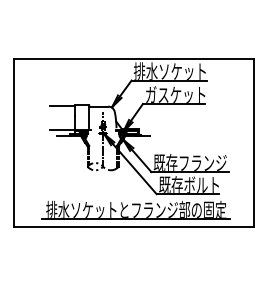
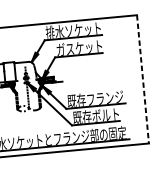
line: (254, 142) -> (143, 78), solid -> dashed

